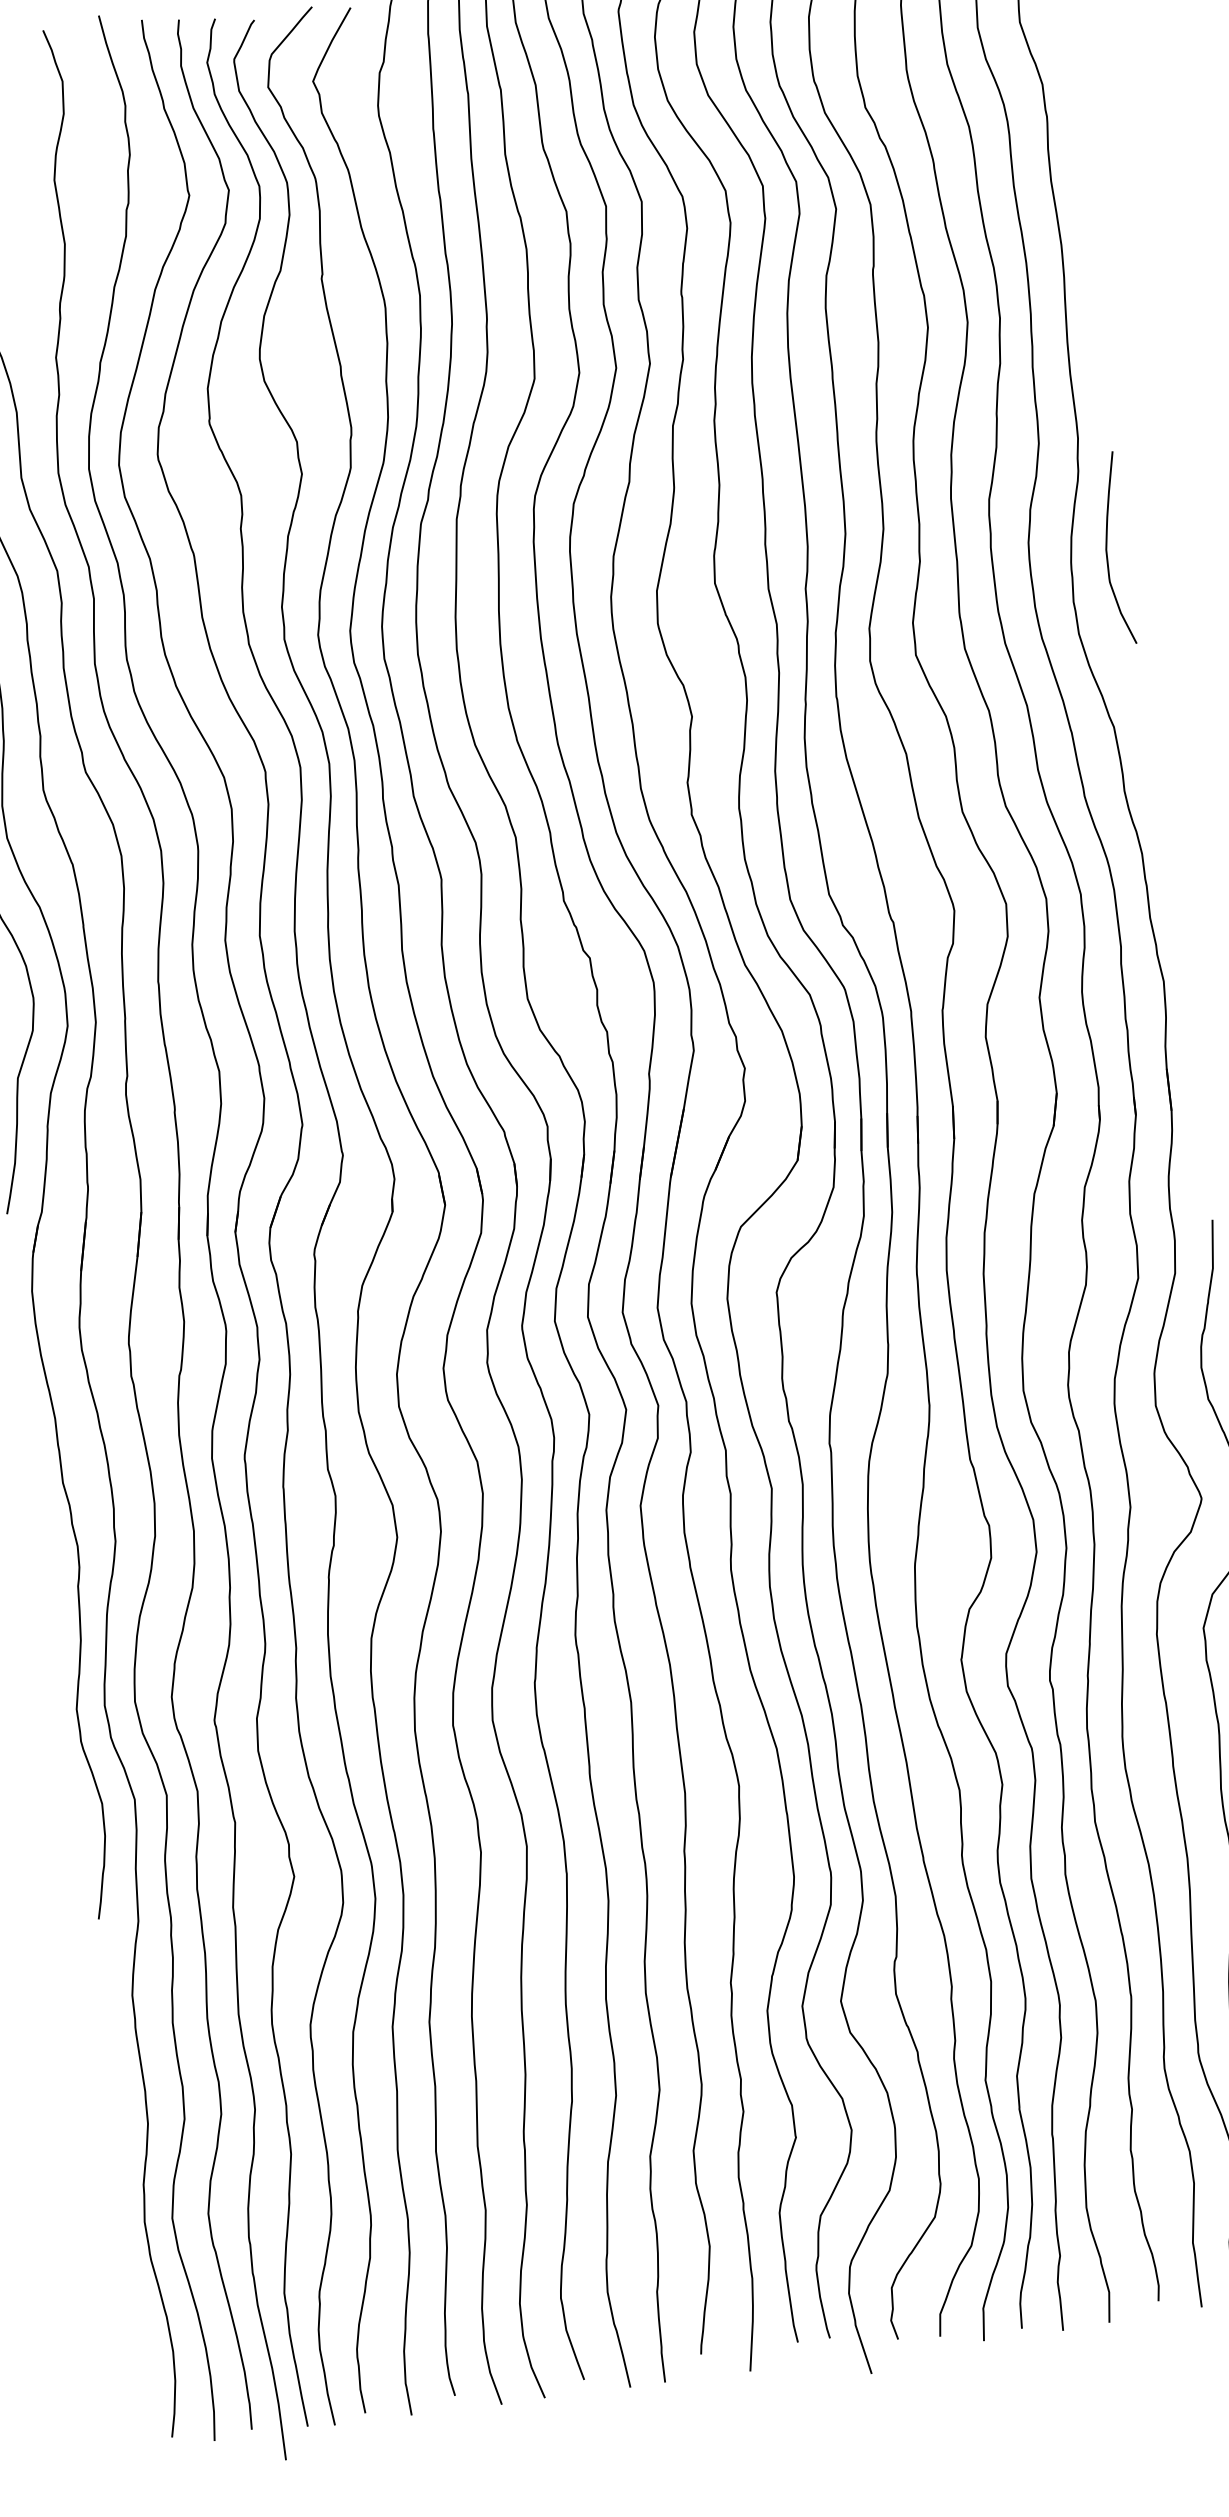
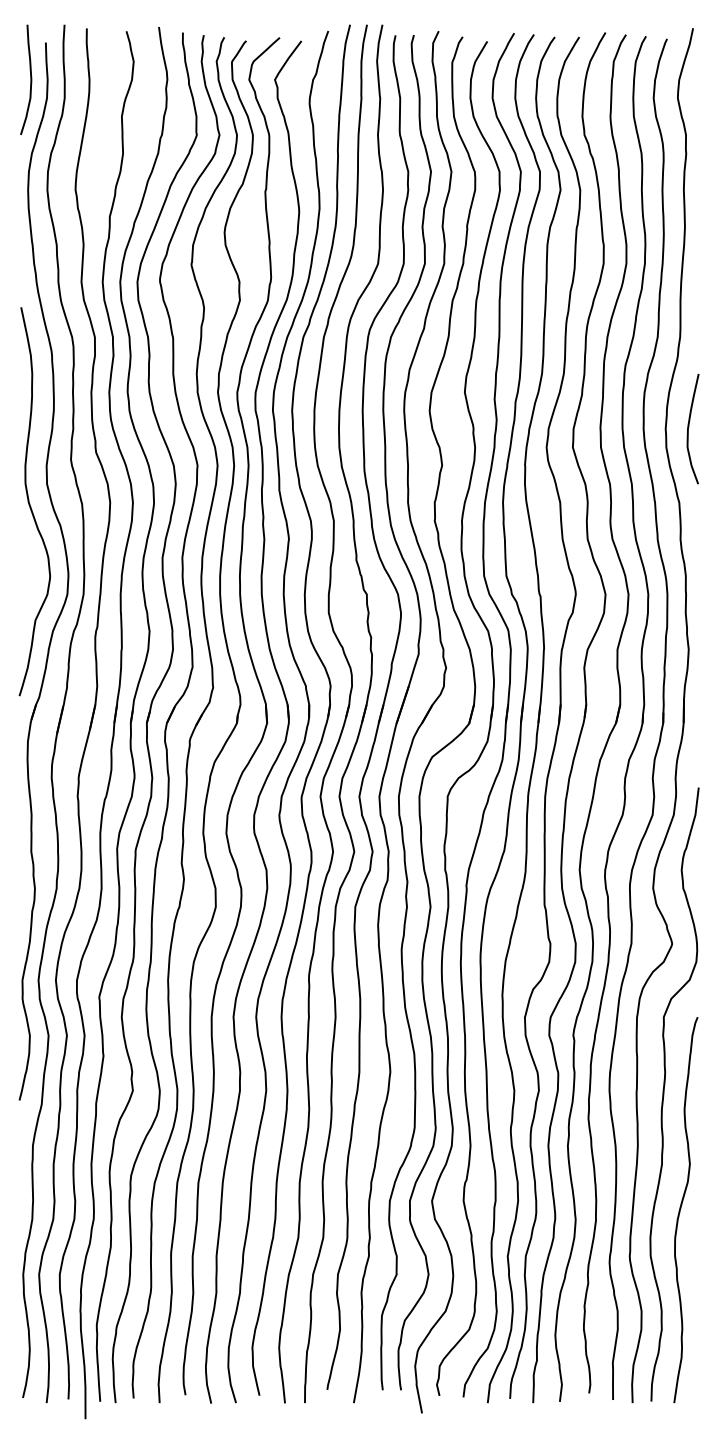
curve: (1108, 546) -> (689, 427), moved

